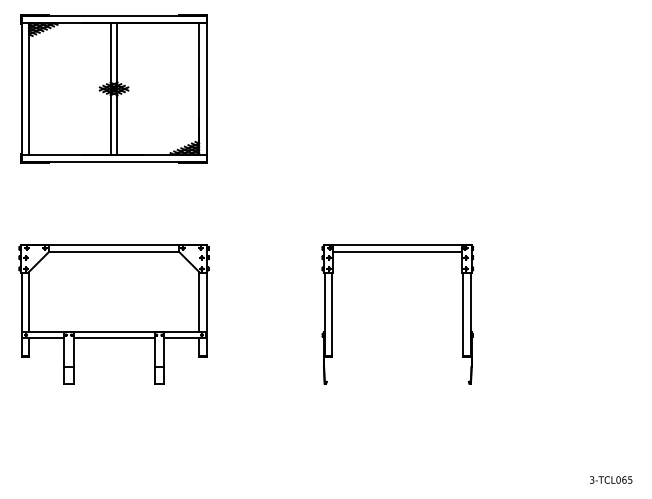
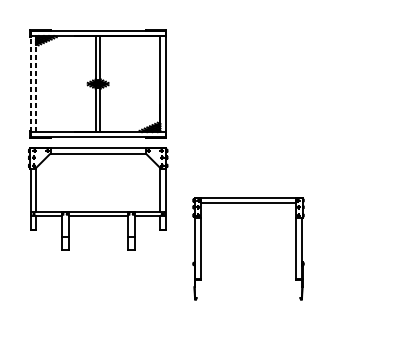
line: (29, 88) -> (36, 83), solid -> dashed
line: (21, 89) -> (30, 84), solid -> dashed
part: (397, 252) -> (248, 203), moved
part: (113, 314) -> (97, 199), moved

